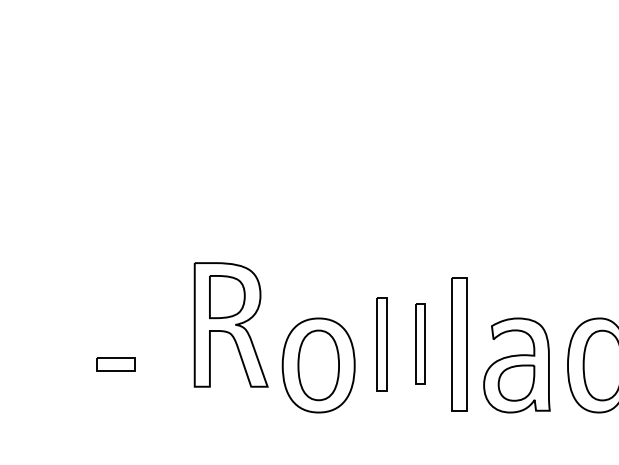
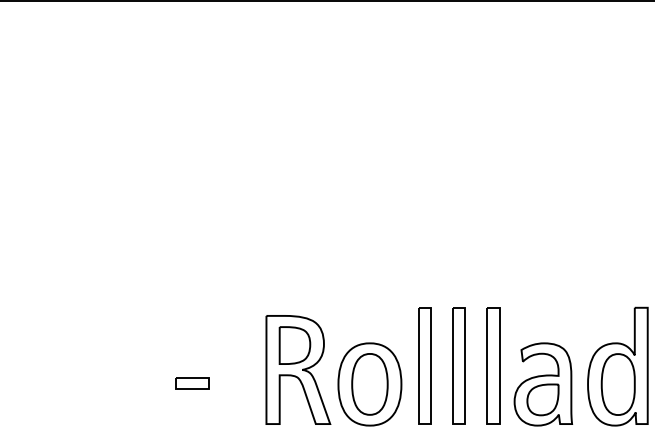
part: (231, 324) -> (298, 369), moved
part: (381, 343) -> (424, 365), size x1.43
part: (419, 343) -> (458, 365), size x1.67

